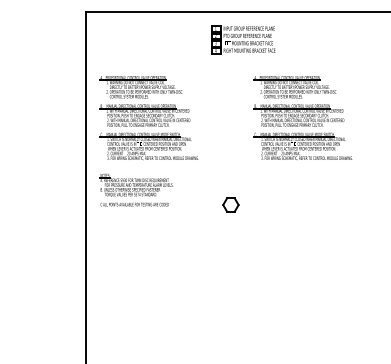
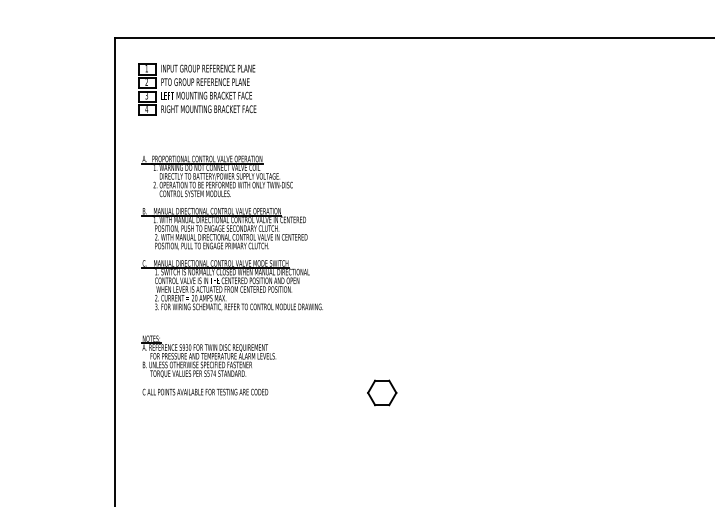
part: (243, 39) -> (197, 88), moved
part: (302, 118) -> (513, 233), removed

